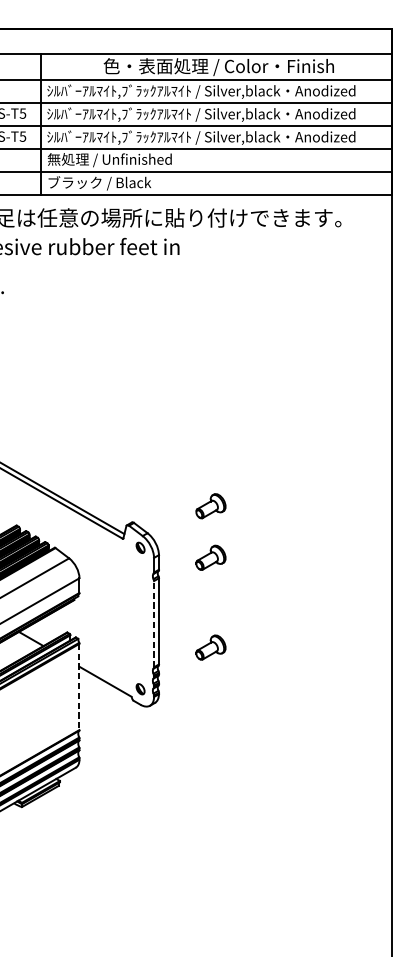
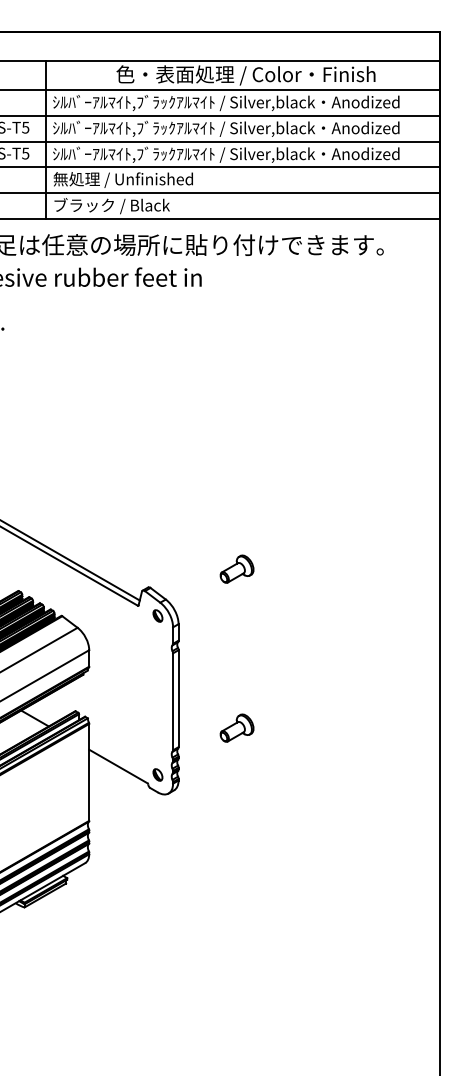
part: (210, 557) -> (236, 626), removed
line: (154, 623) -> (173, 701), dashed -> solid
line: (79, 687) -> (89, 772), dashed -> solid

